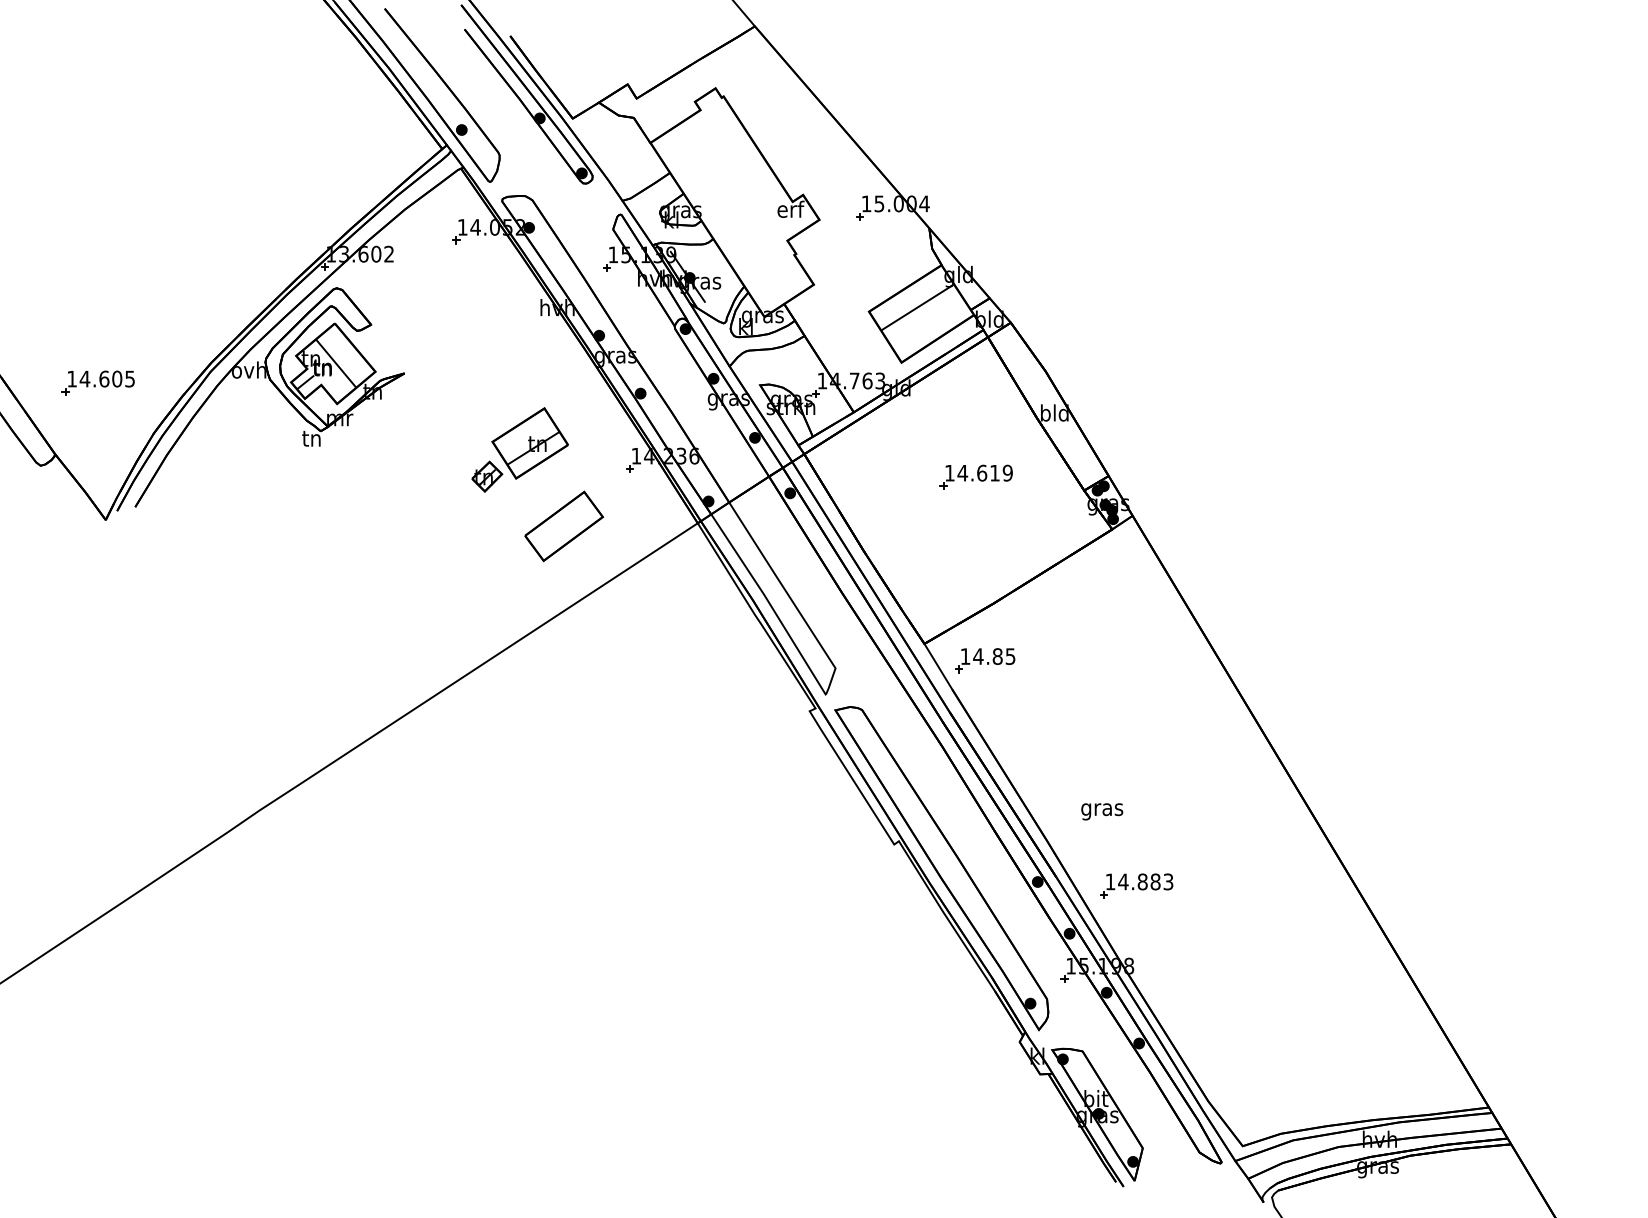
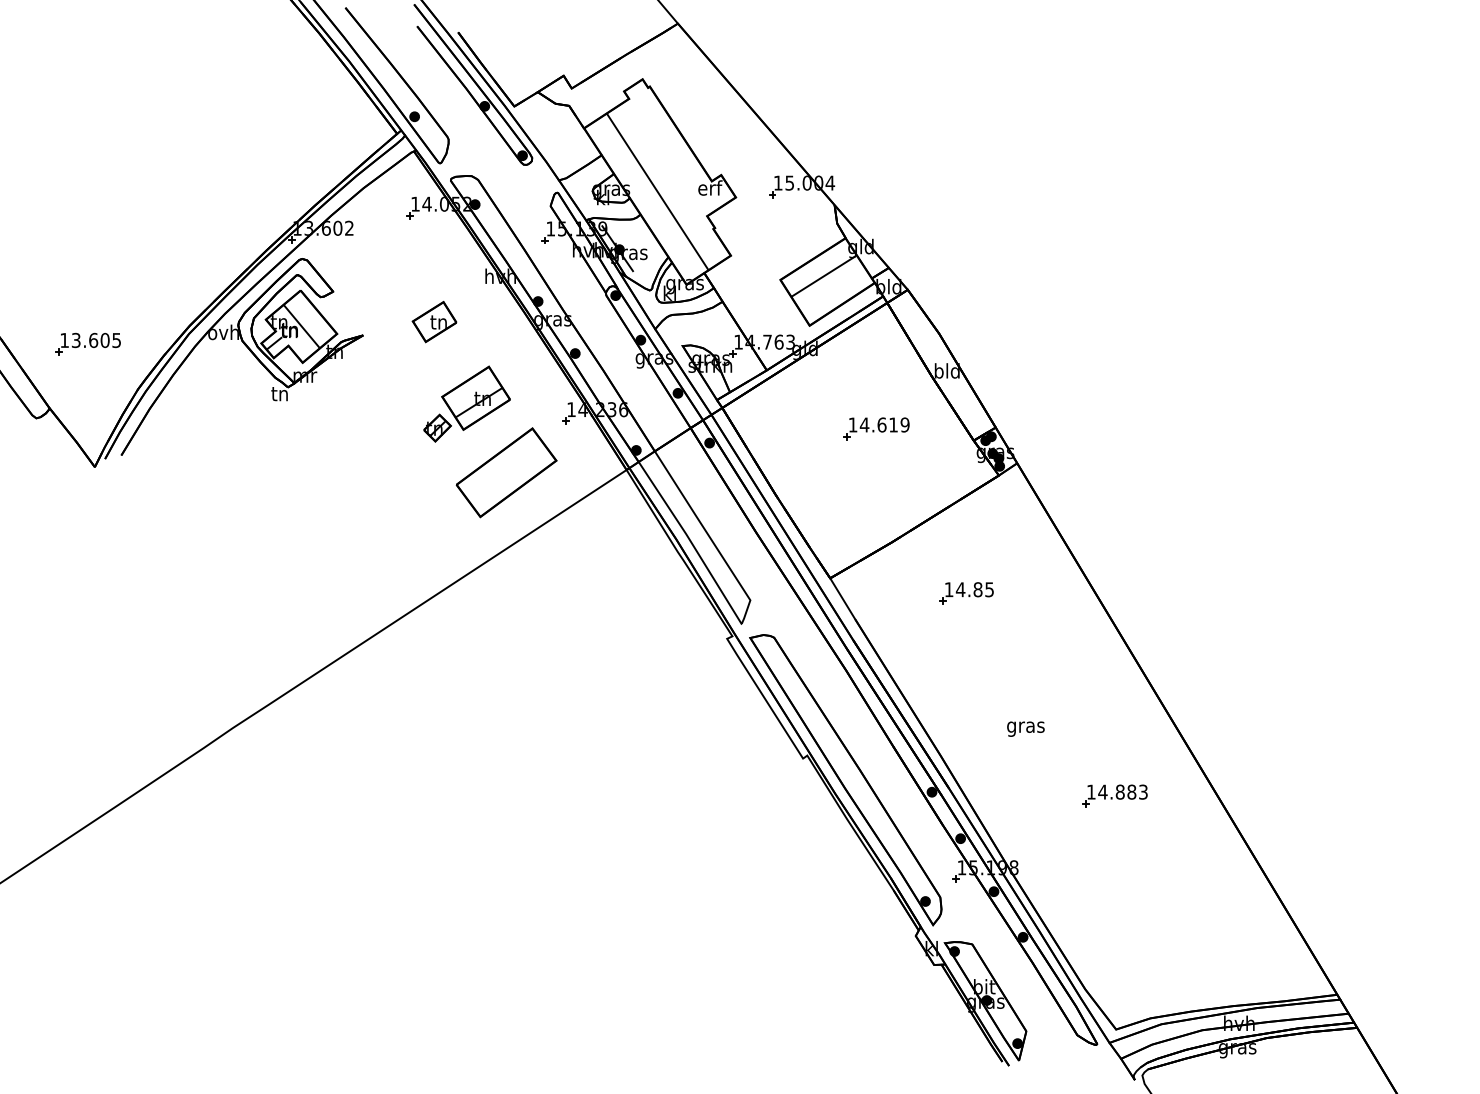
line: (732, 213) -> (657, 191), added
part: (483, 359) -> (434, 322), added
text: (84, 379) -> (75, 340), 14.605 -> 13.605
part: (564, 526) -> (506, 472), size x1.43
part: (984, 660) -> (966, 593), moved
text: (1101, 811) -> (1025, 728), moved
part: (1136, 885) -> (1114, 795), moved

